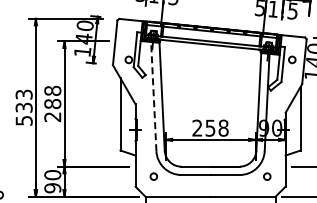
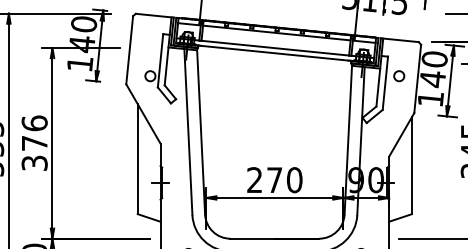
line: (153, 96) -> (187, 131), dashed -> solid
text: (52, 103) -> (34, 142), 288 -> 376
text: (216, 127) -> (283, 179), 258 -> 270

